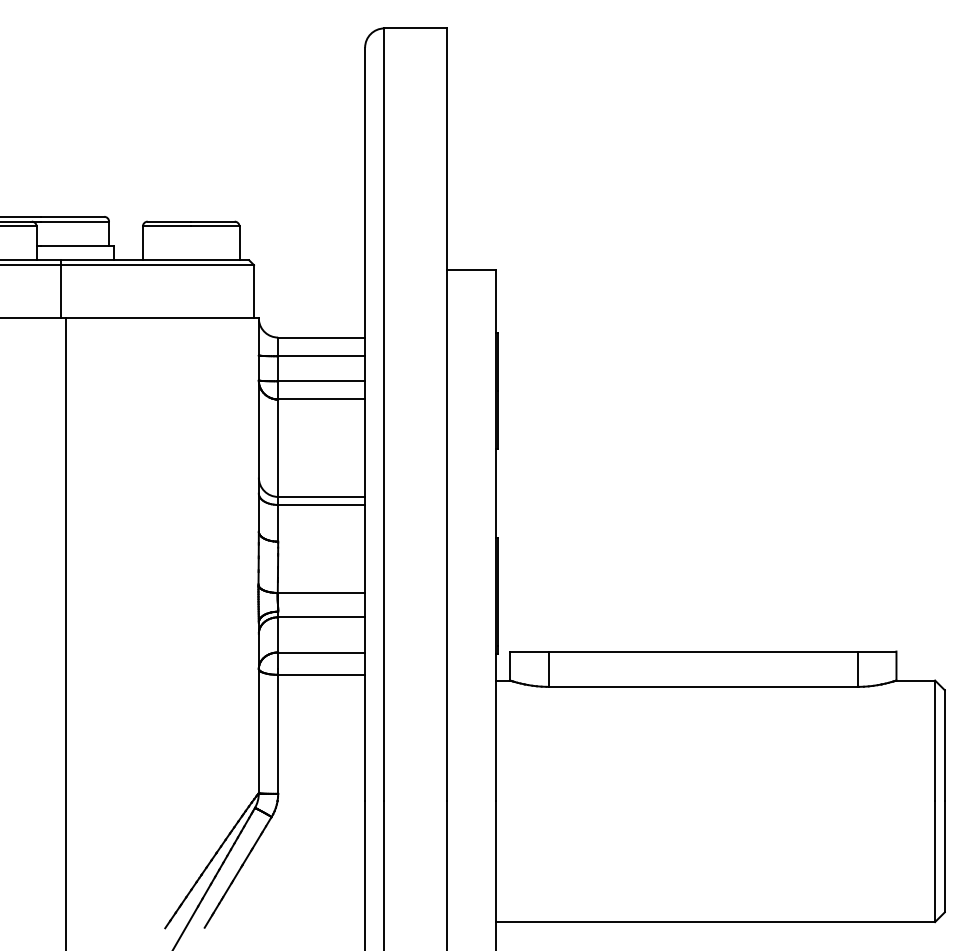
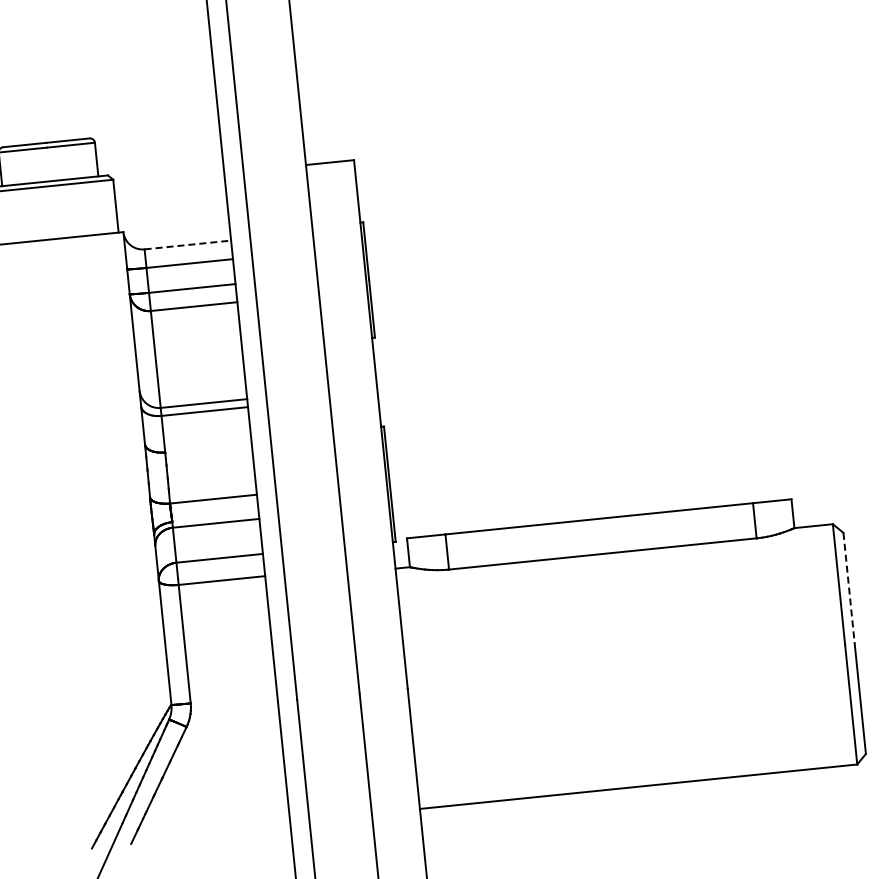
line: (322, 337) -> (188, 244), solid -> dashed
line: (944, 745) -> (848, 587), solid -> dashed

